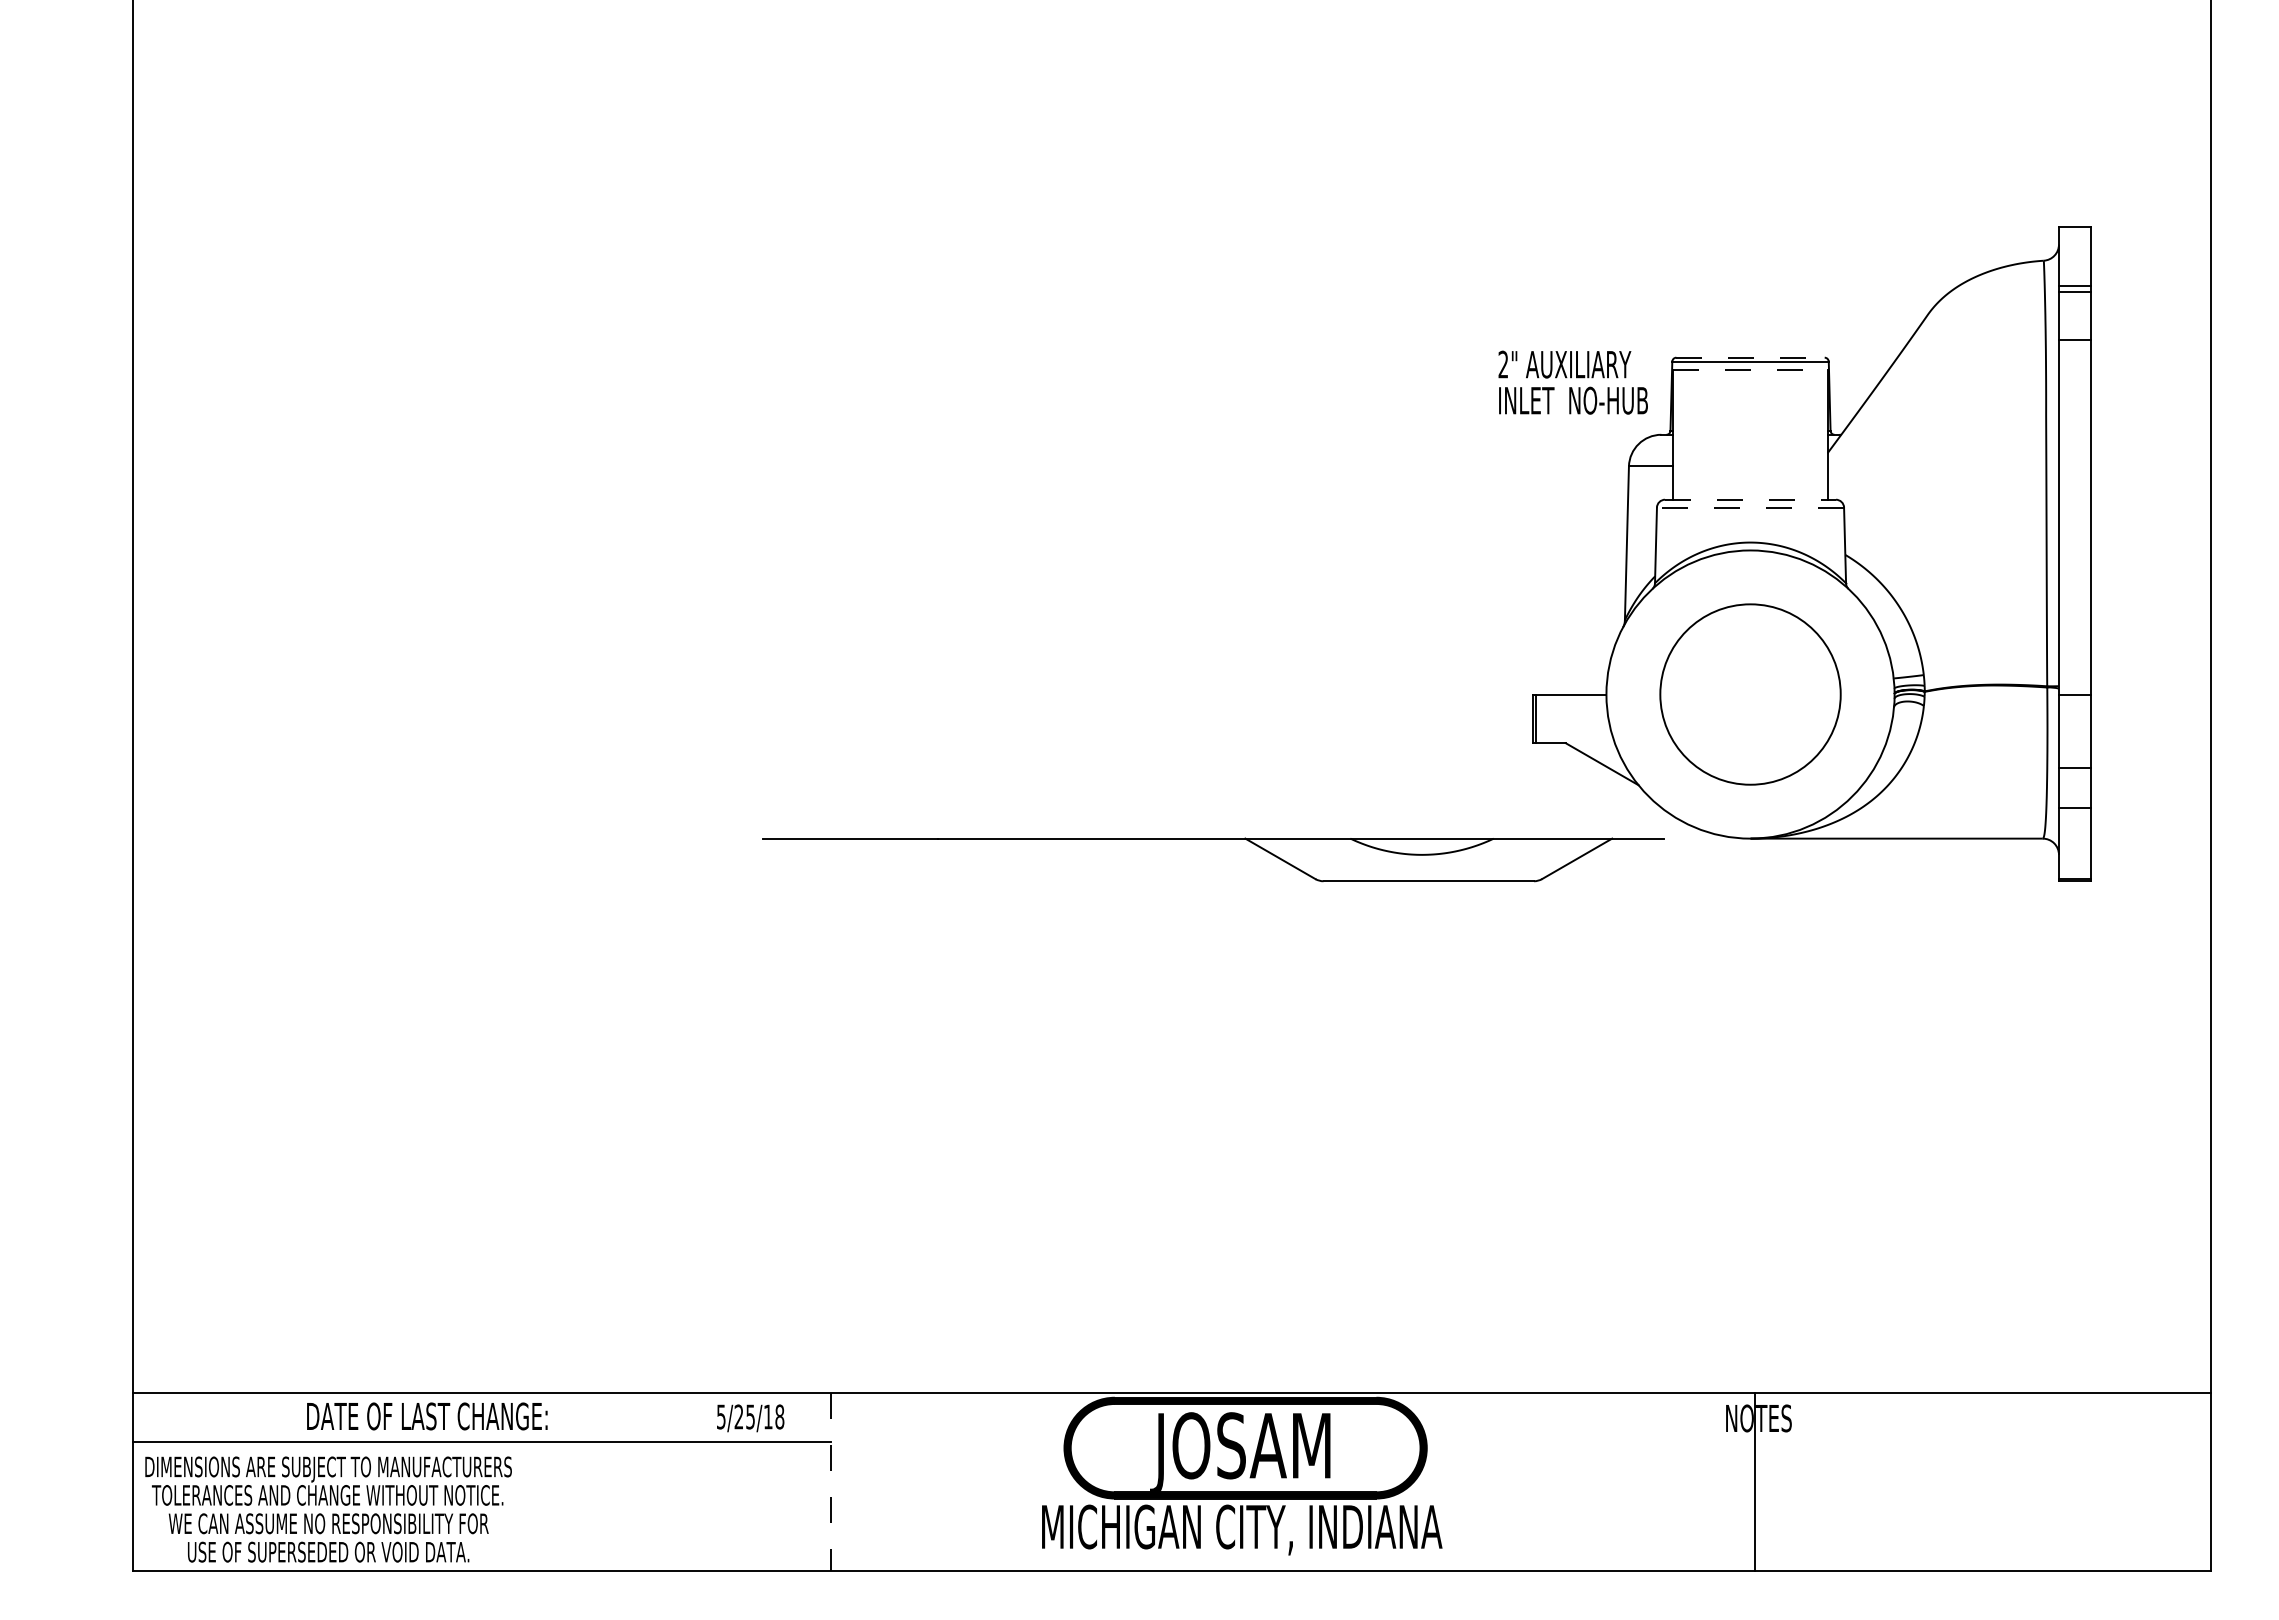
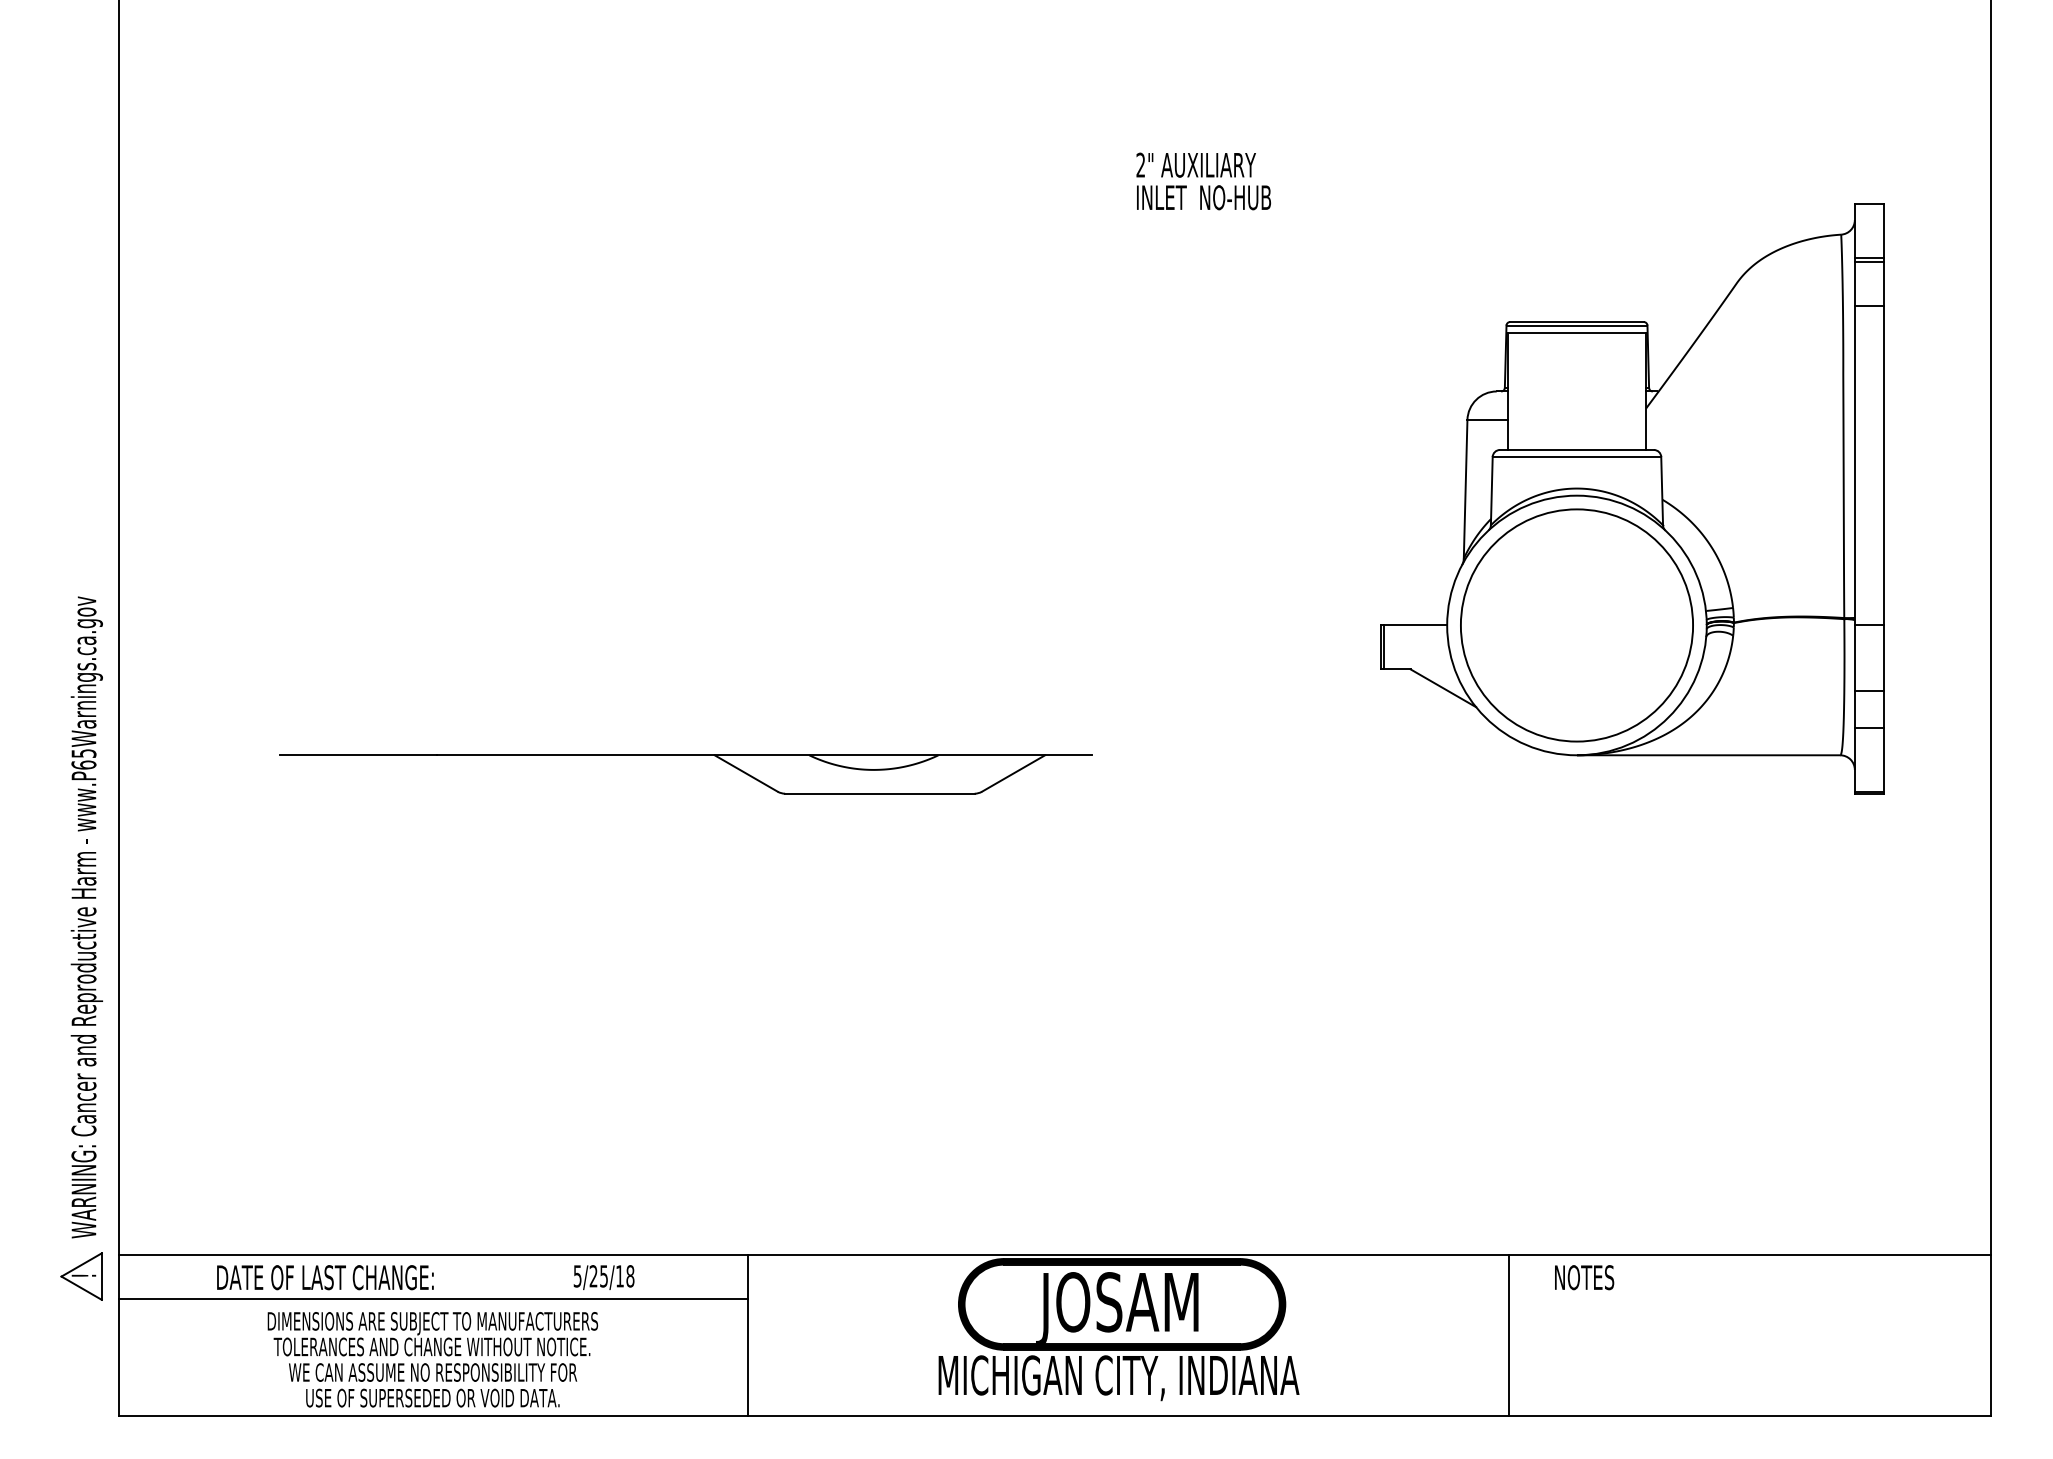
line: (1751, 357) -> (1577, 321), dashed -> solid
line: (1751, 369) -> (1577, 332), dashed -> solid
text: (1572, 382) -> (1203, 181), moved
line: (1751, 499) -> (1577, 449), dashed -> solid
line: (1750, 507) -> (1576, 456), dashed -> solid
circle: (1750, 694) -> (1576, 625), size x1.43
part: (1213, 839) -> (685, 756), moved
part: (90, 1053) -> (81, 948), added
text: (427, 1416) -> (325, 1277), moved
text: (750, 1418) -> (603, 1277), moved
line: (1754, 1481) -> (1508, 1334), moved
line: (830, 1482) -> (748, 1335), dashed -> solid
text: (328, 1509) -> (432, 1359), moved

